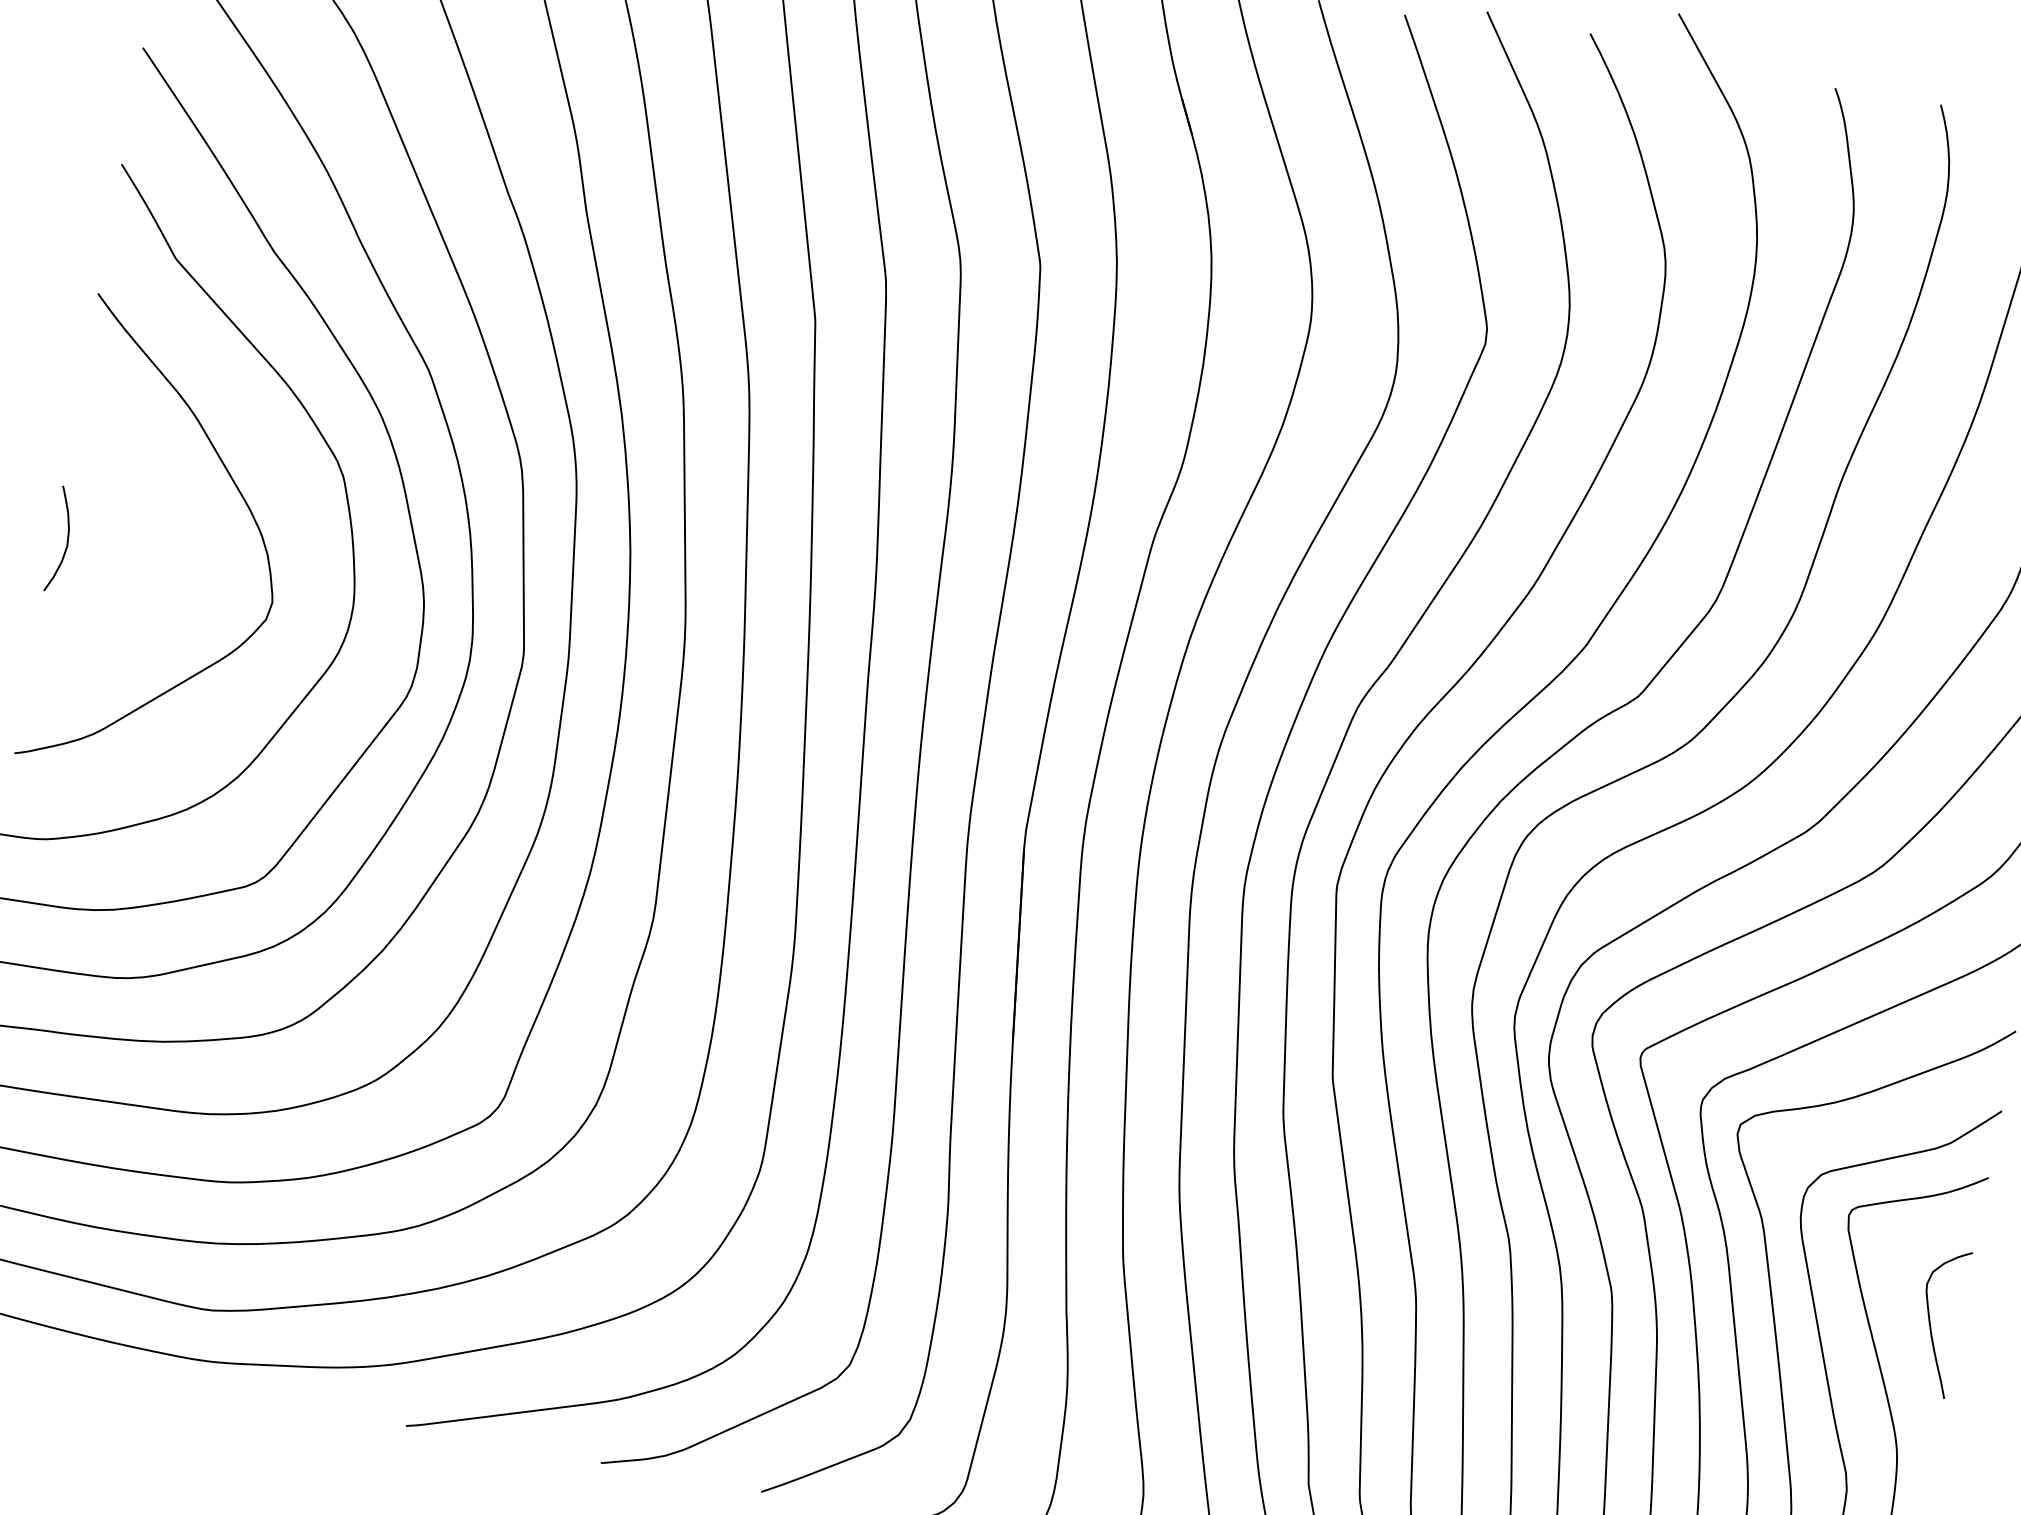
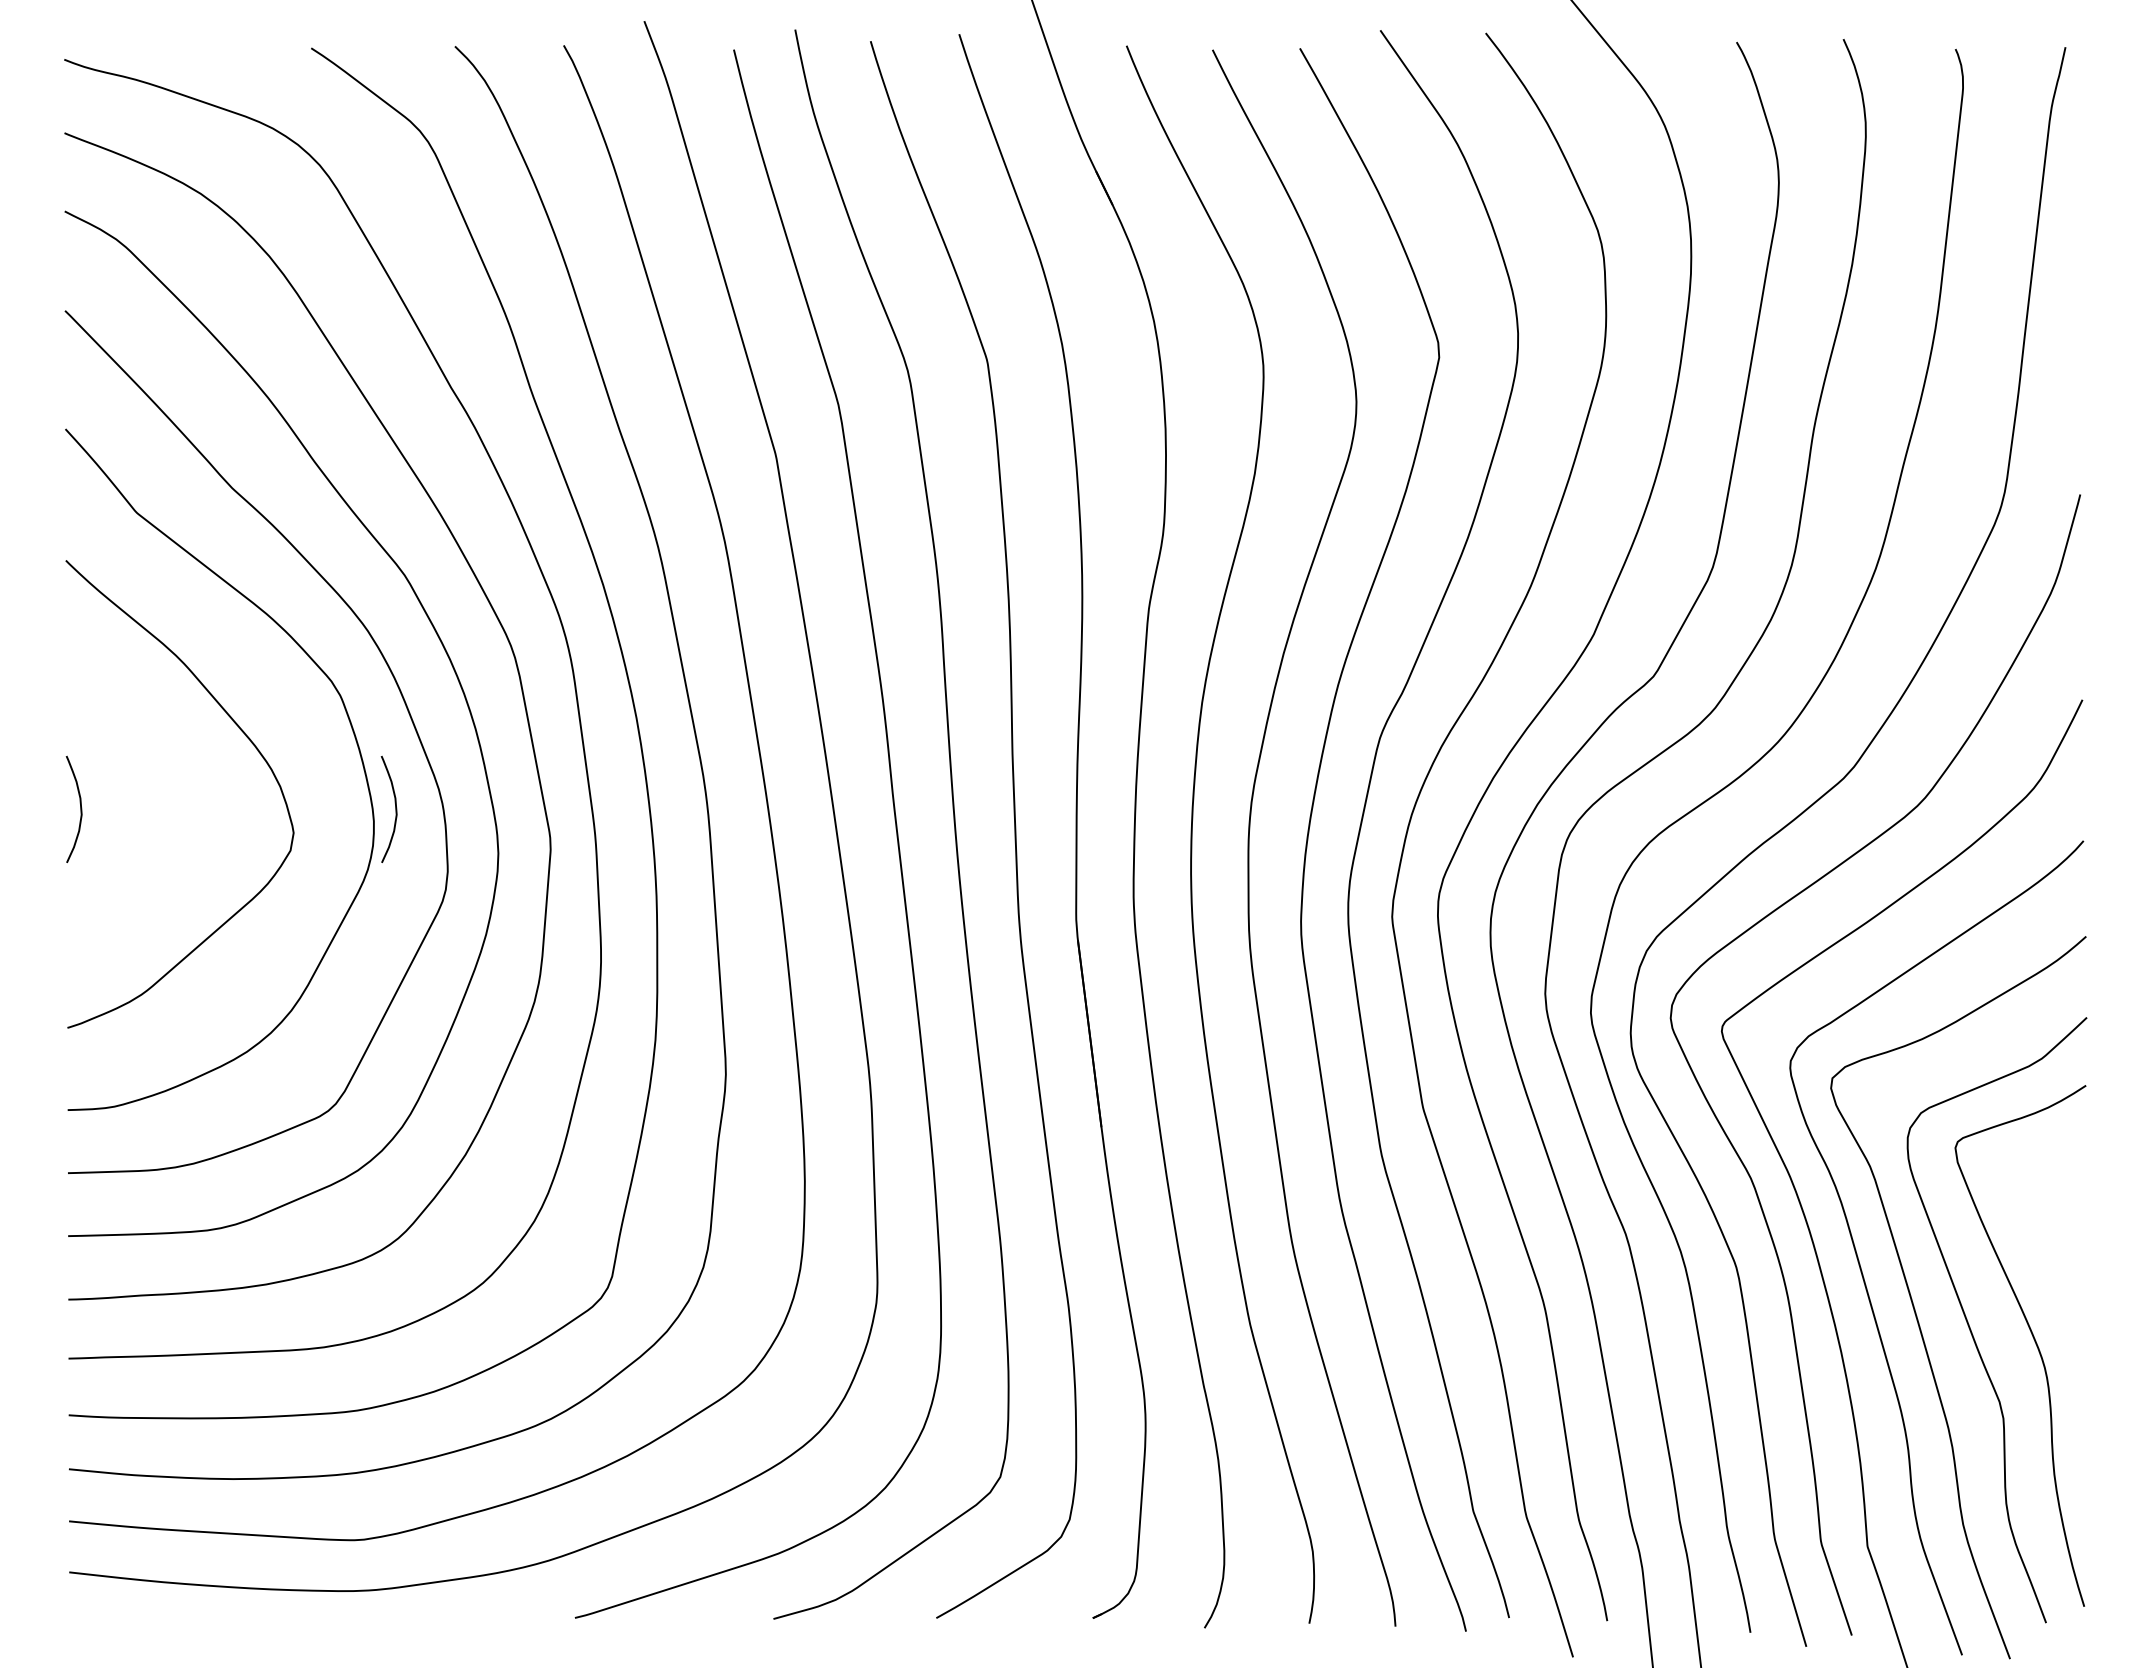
curve: (376, 597) -> (395, 808), added
curve: (1930, 1322) -> (2055, 1238), removed

